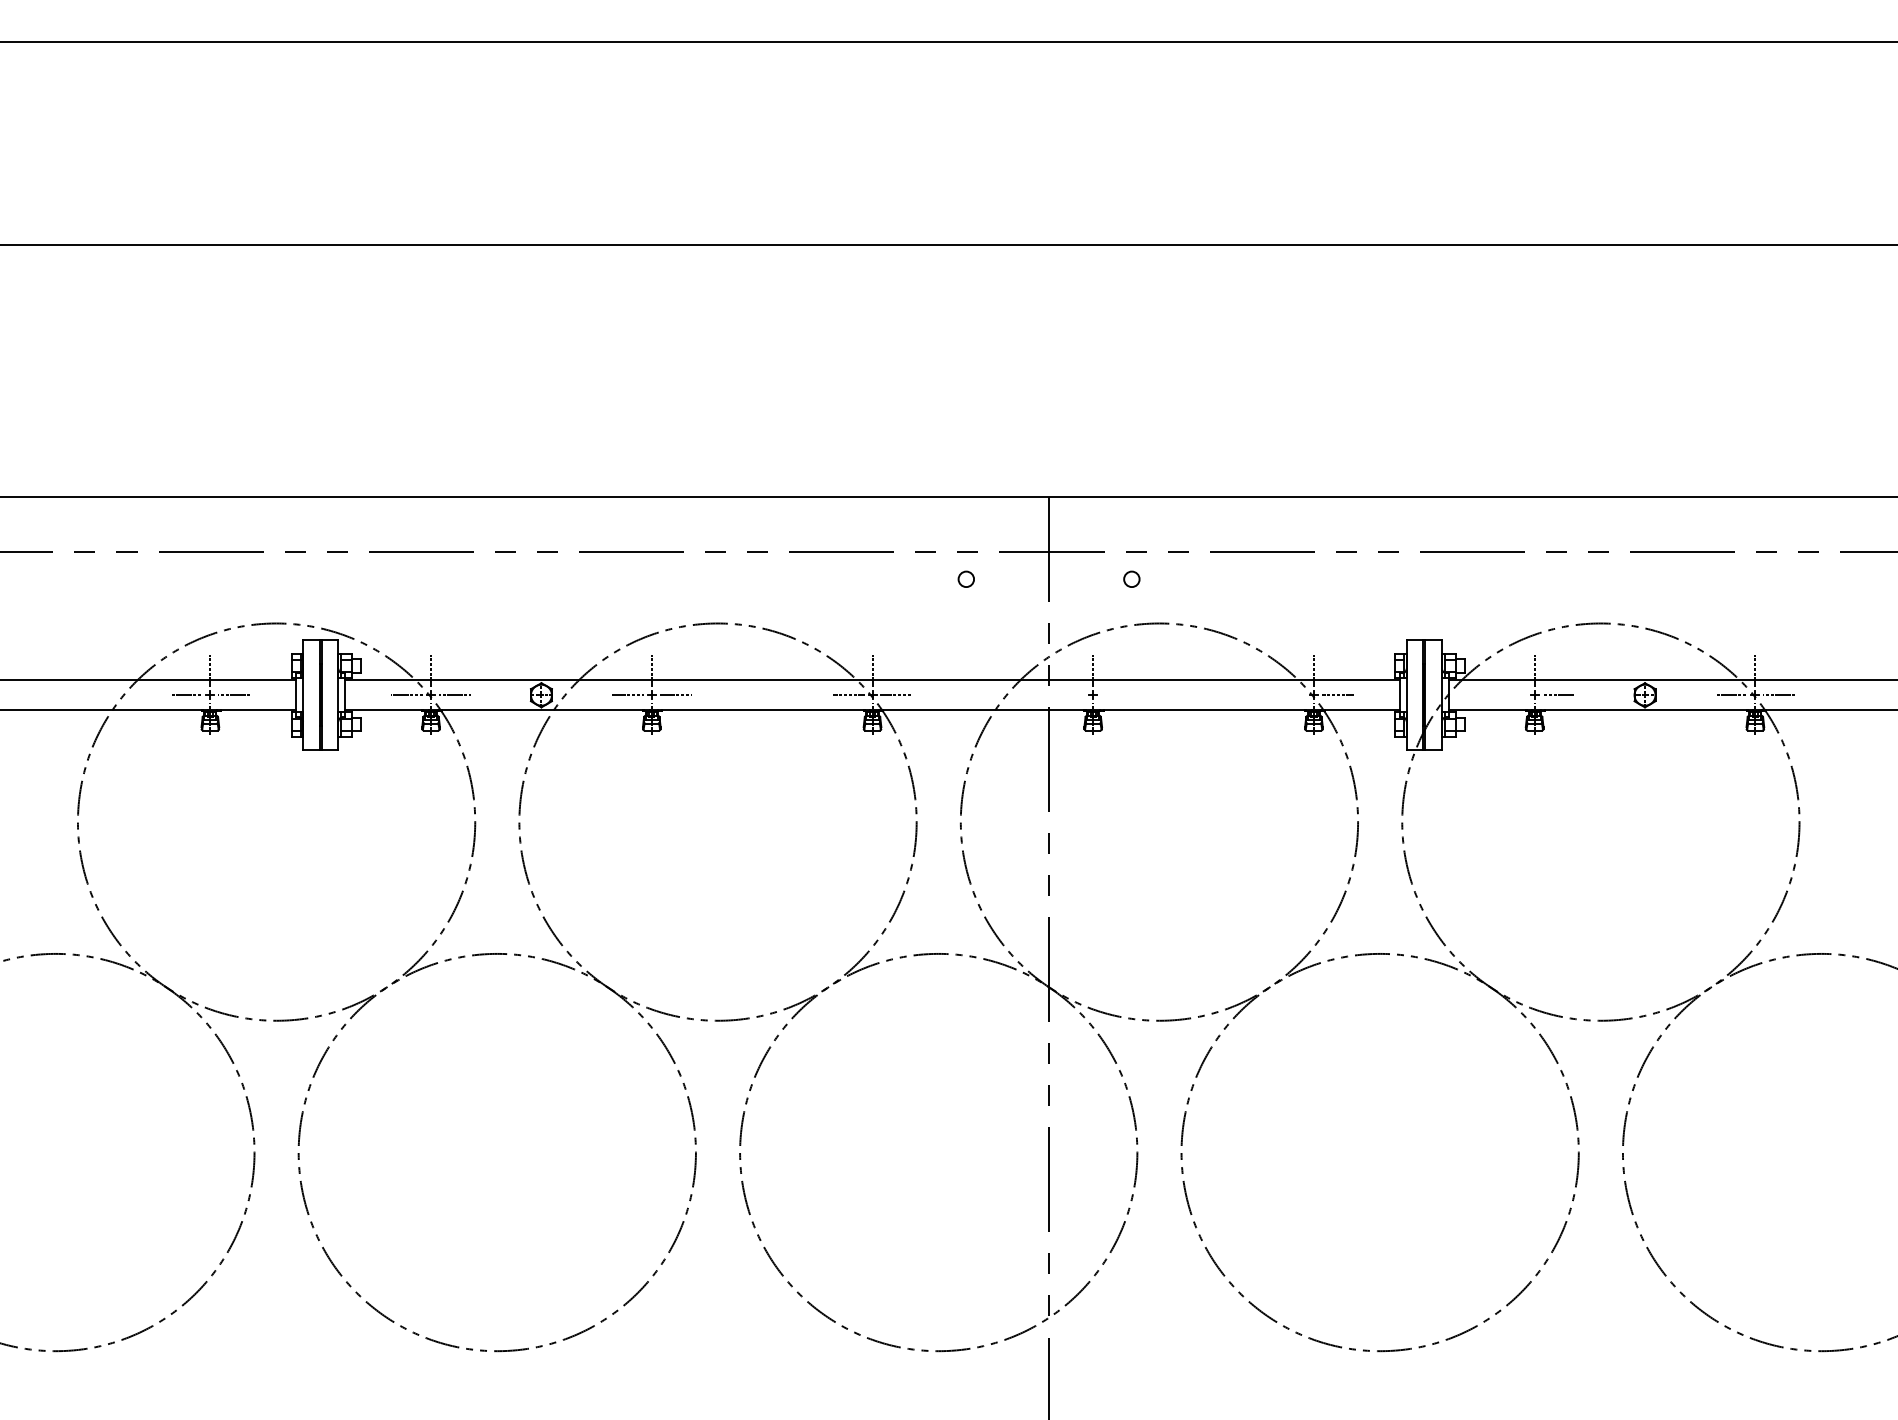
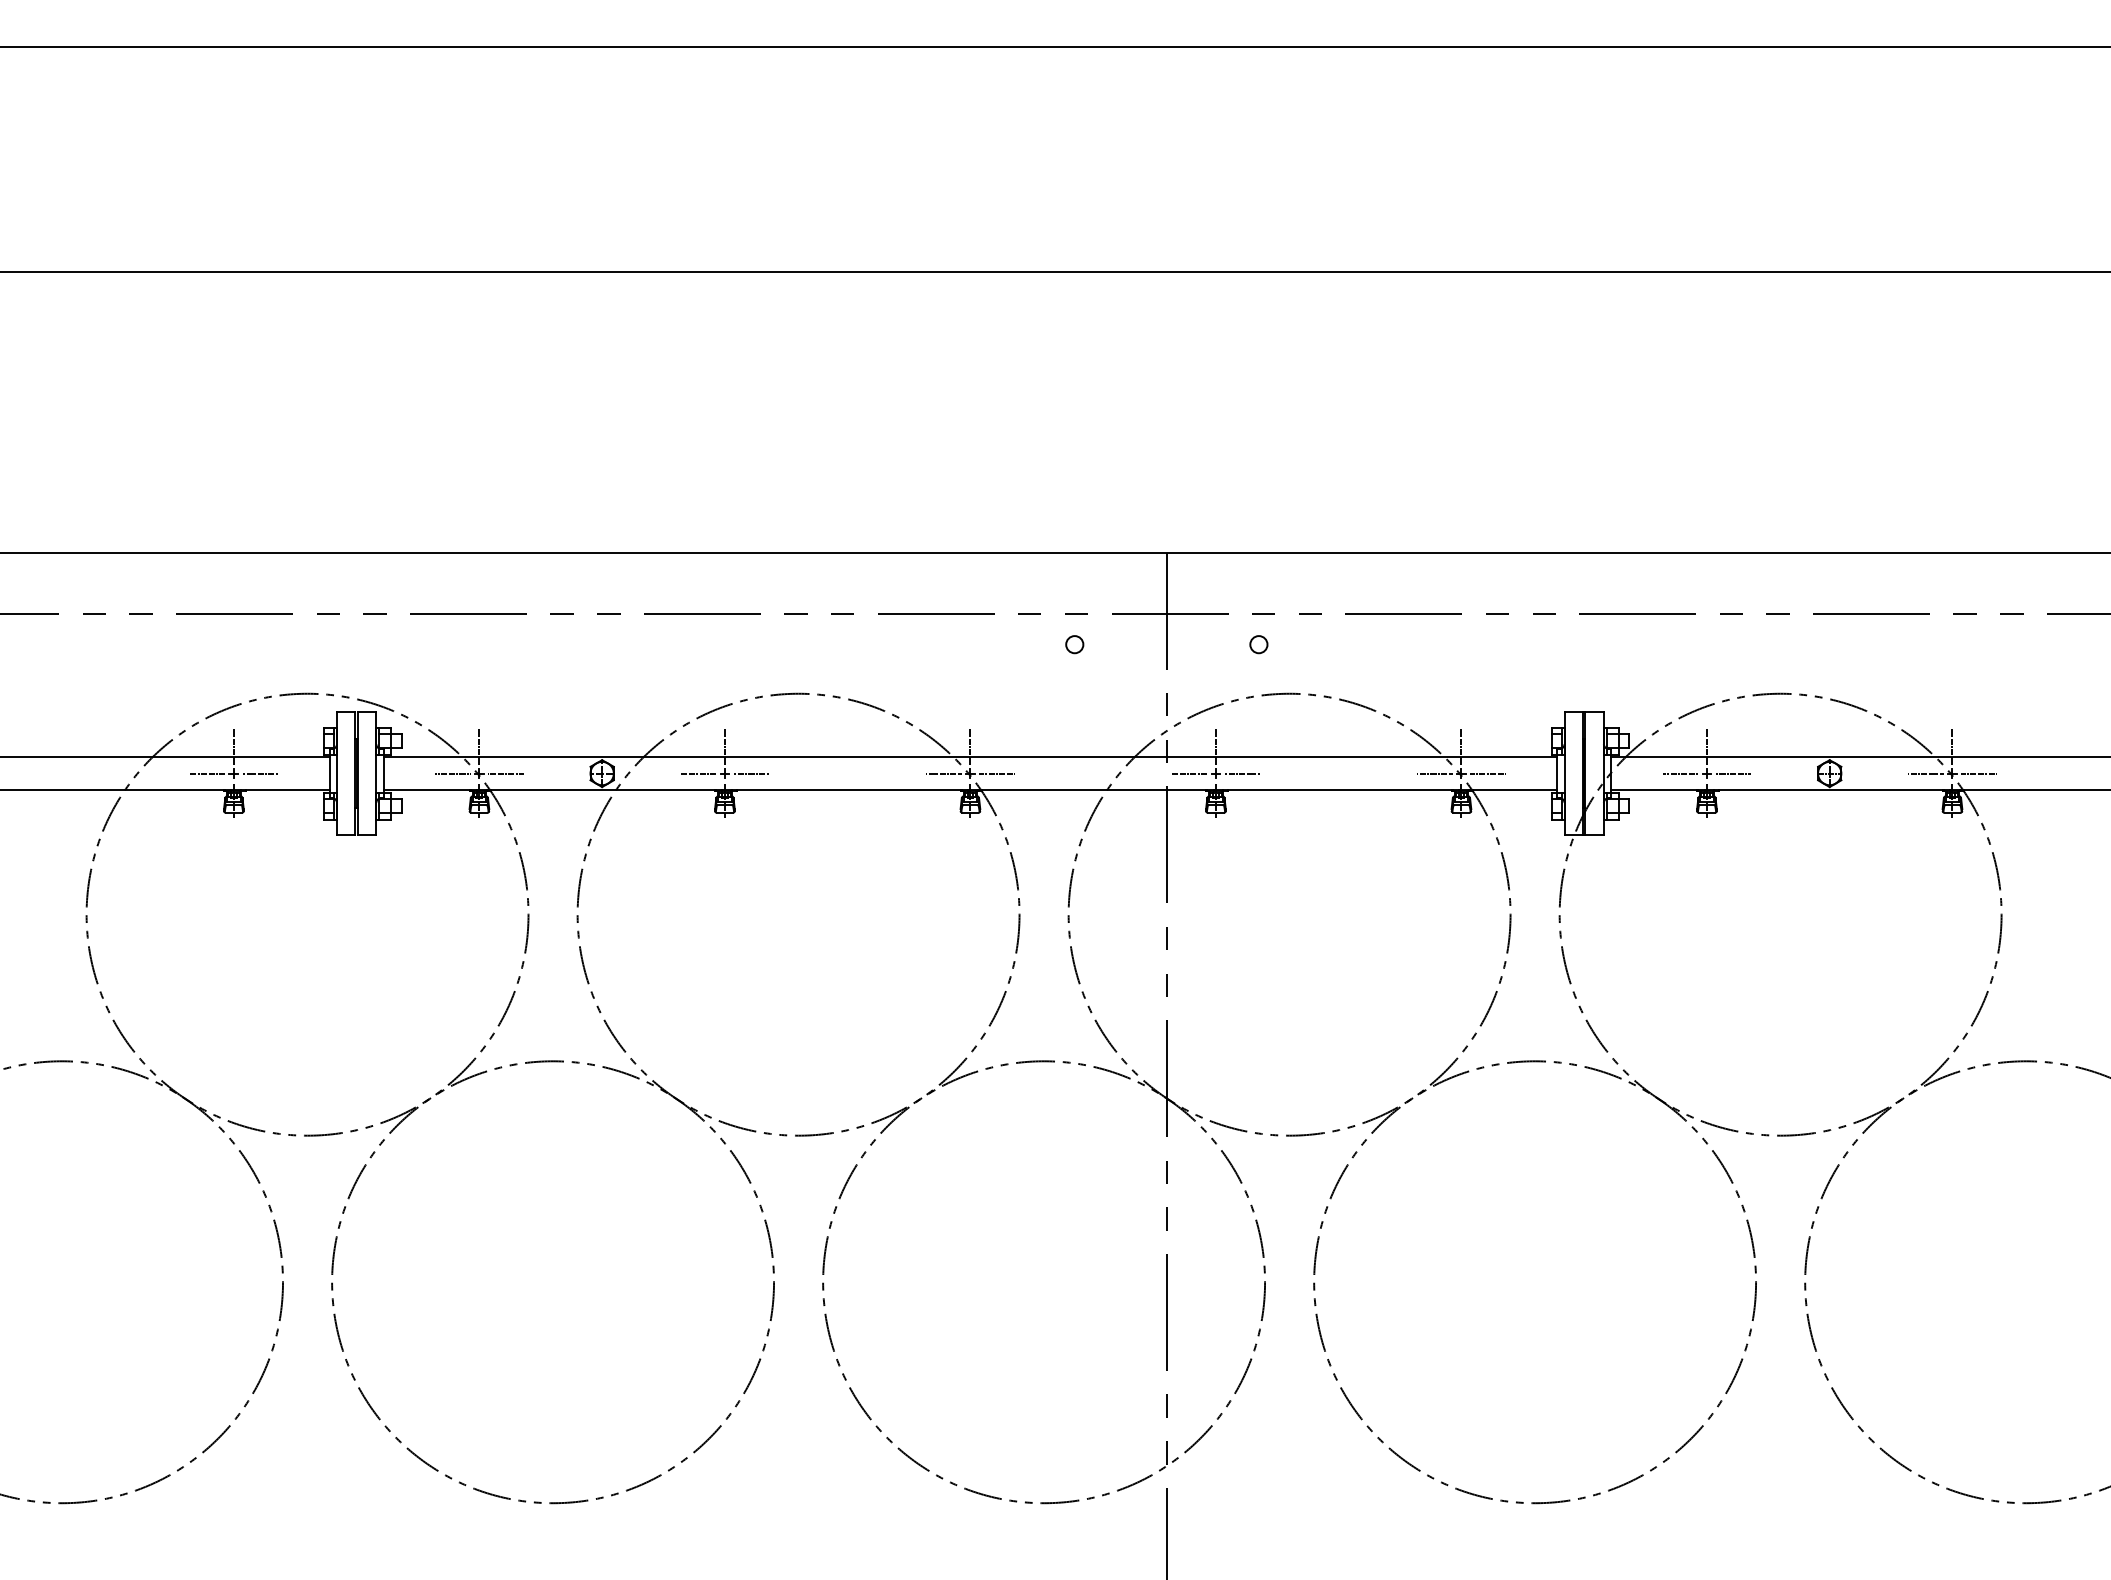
line: (1069, 695) -> (1189, 773), added
line: (1117, 695) -> (1242, 773), added
line: (1289, 695) -> (1434, 773), added
line: (1510, 695) -> (1680, 773), added

